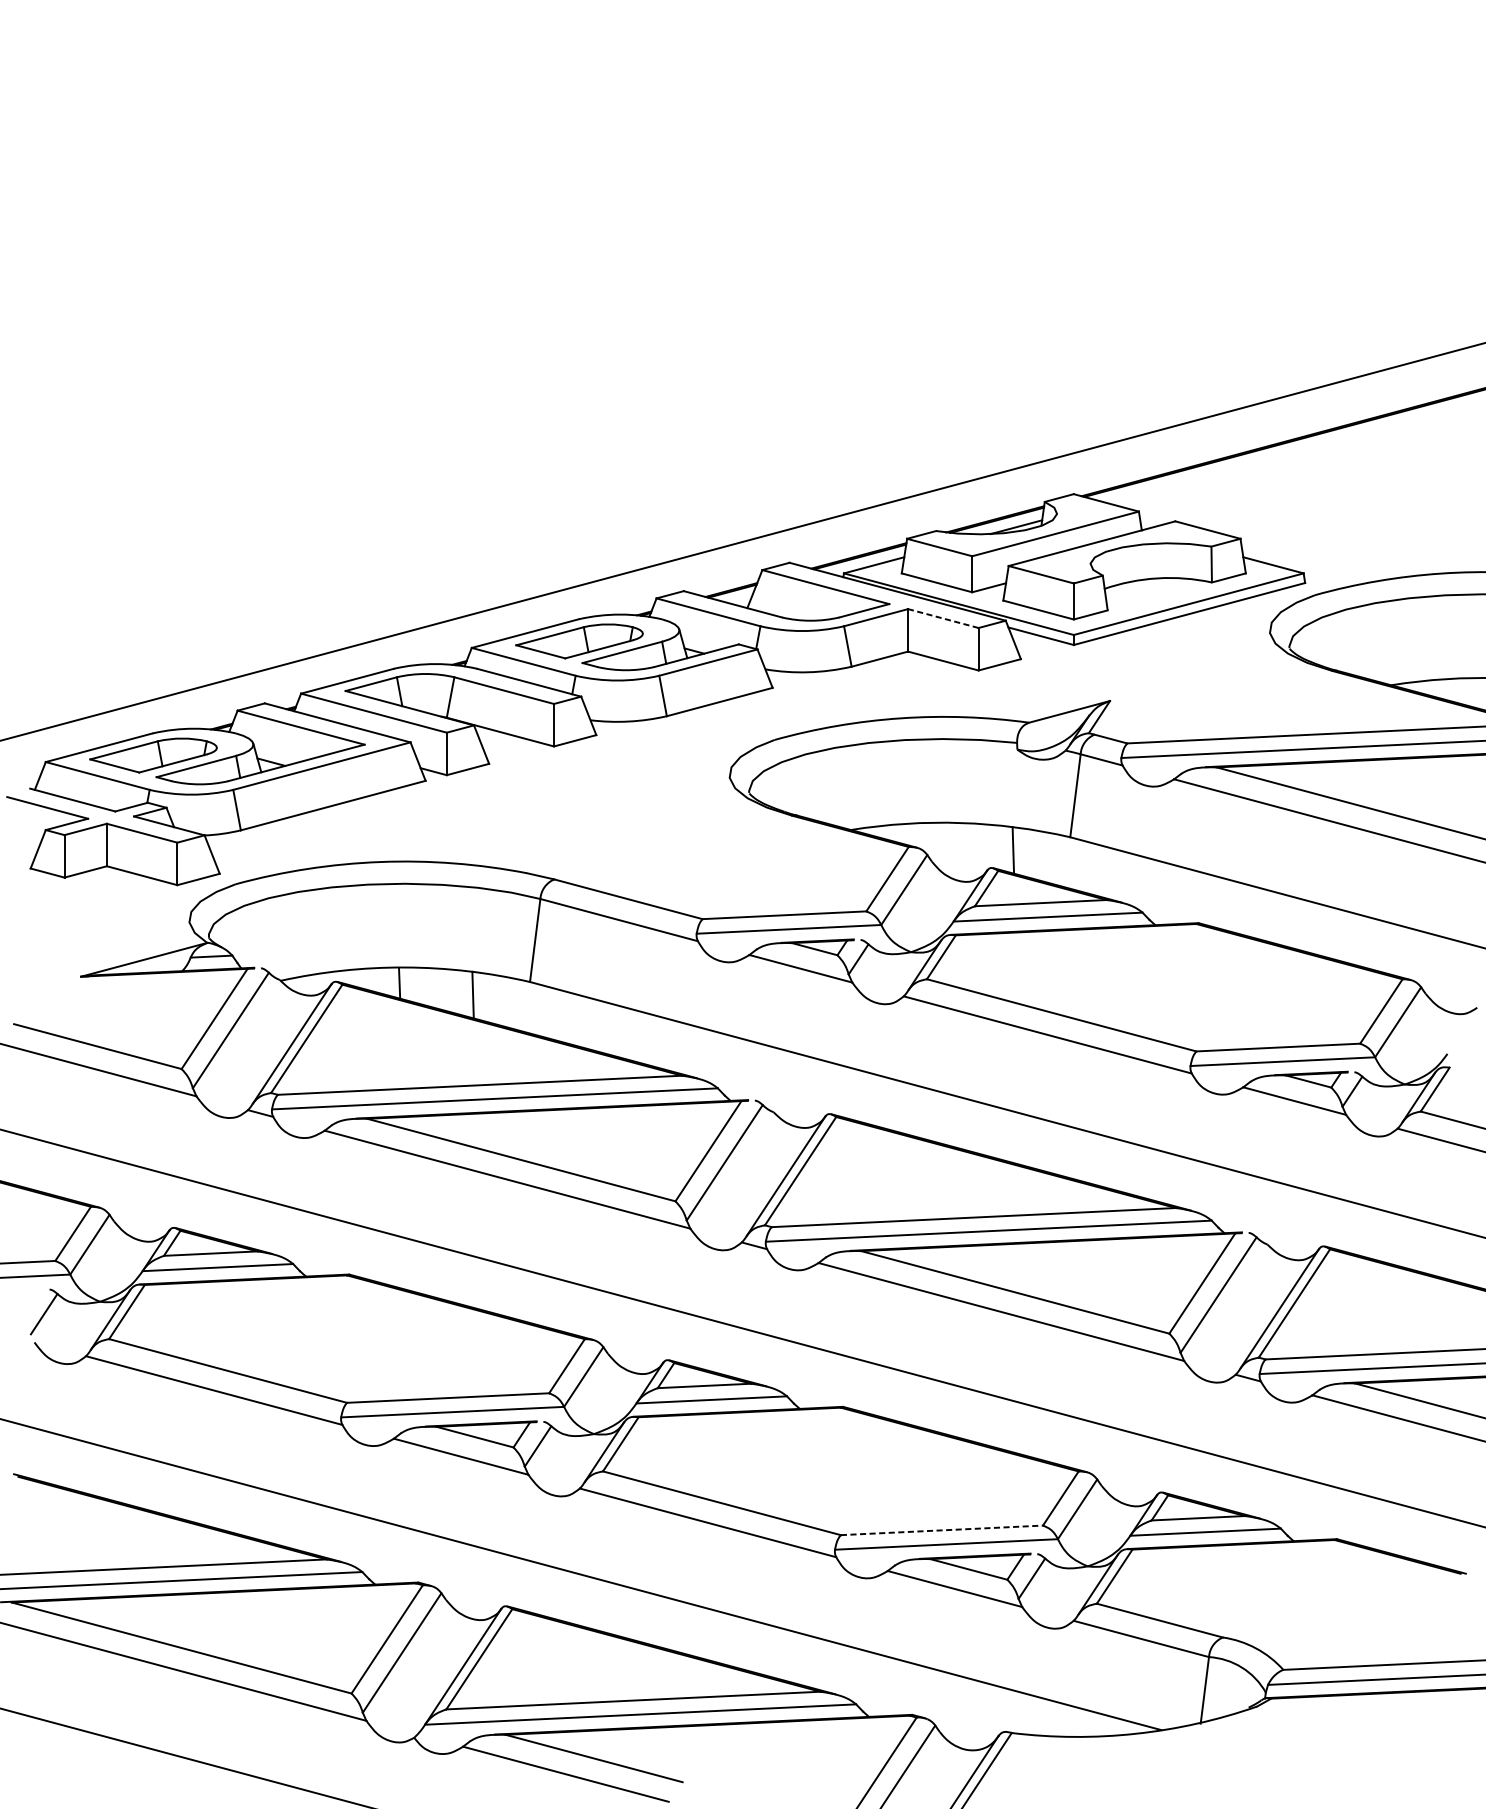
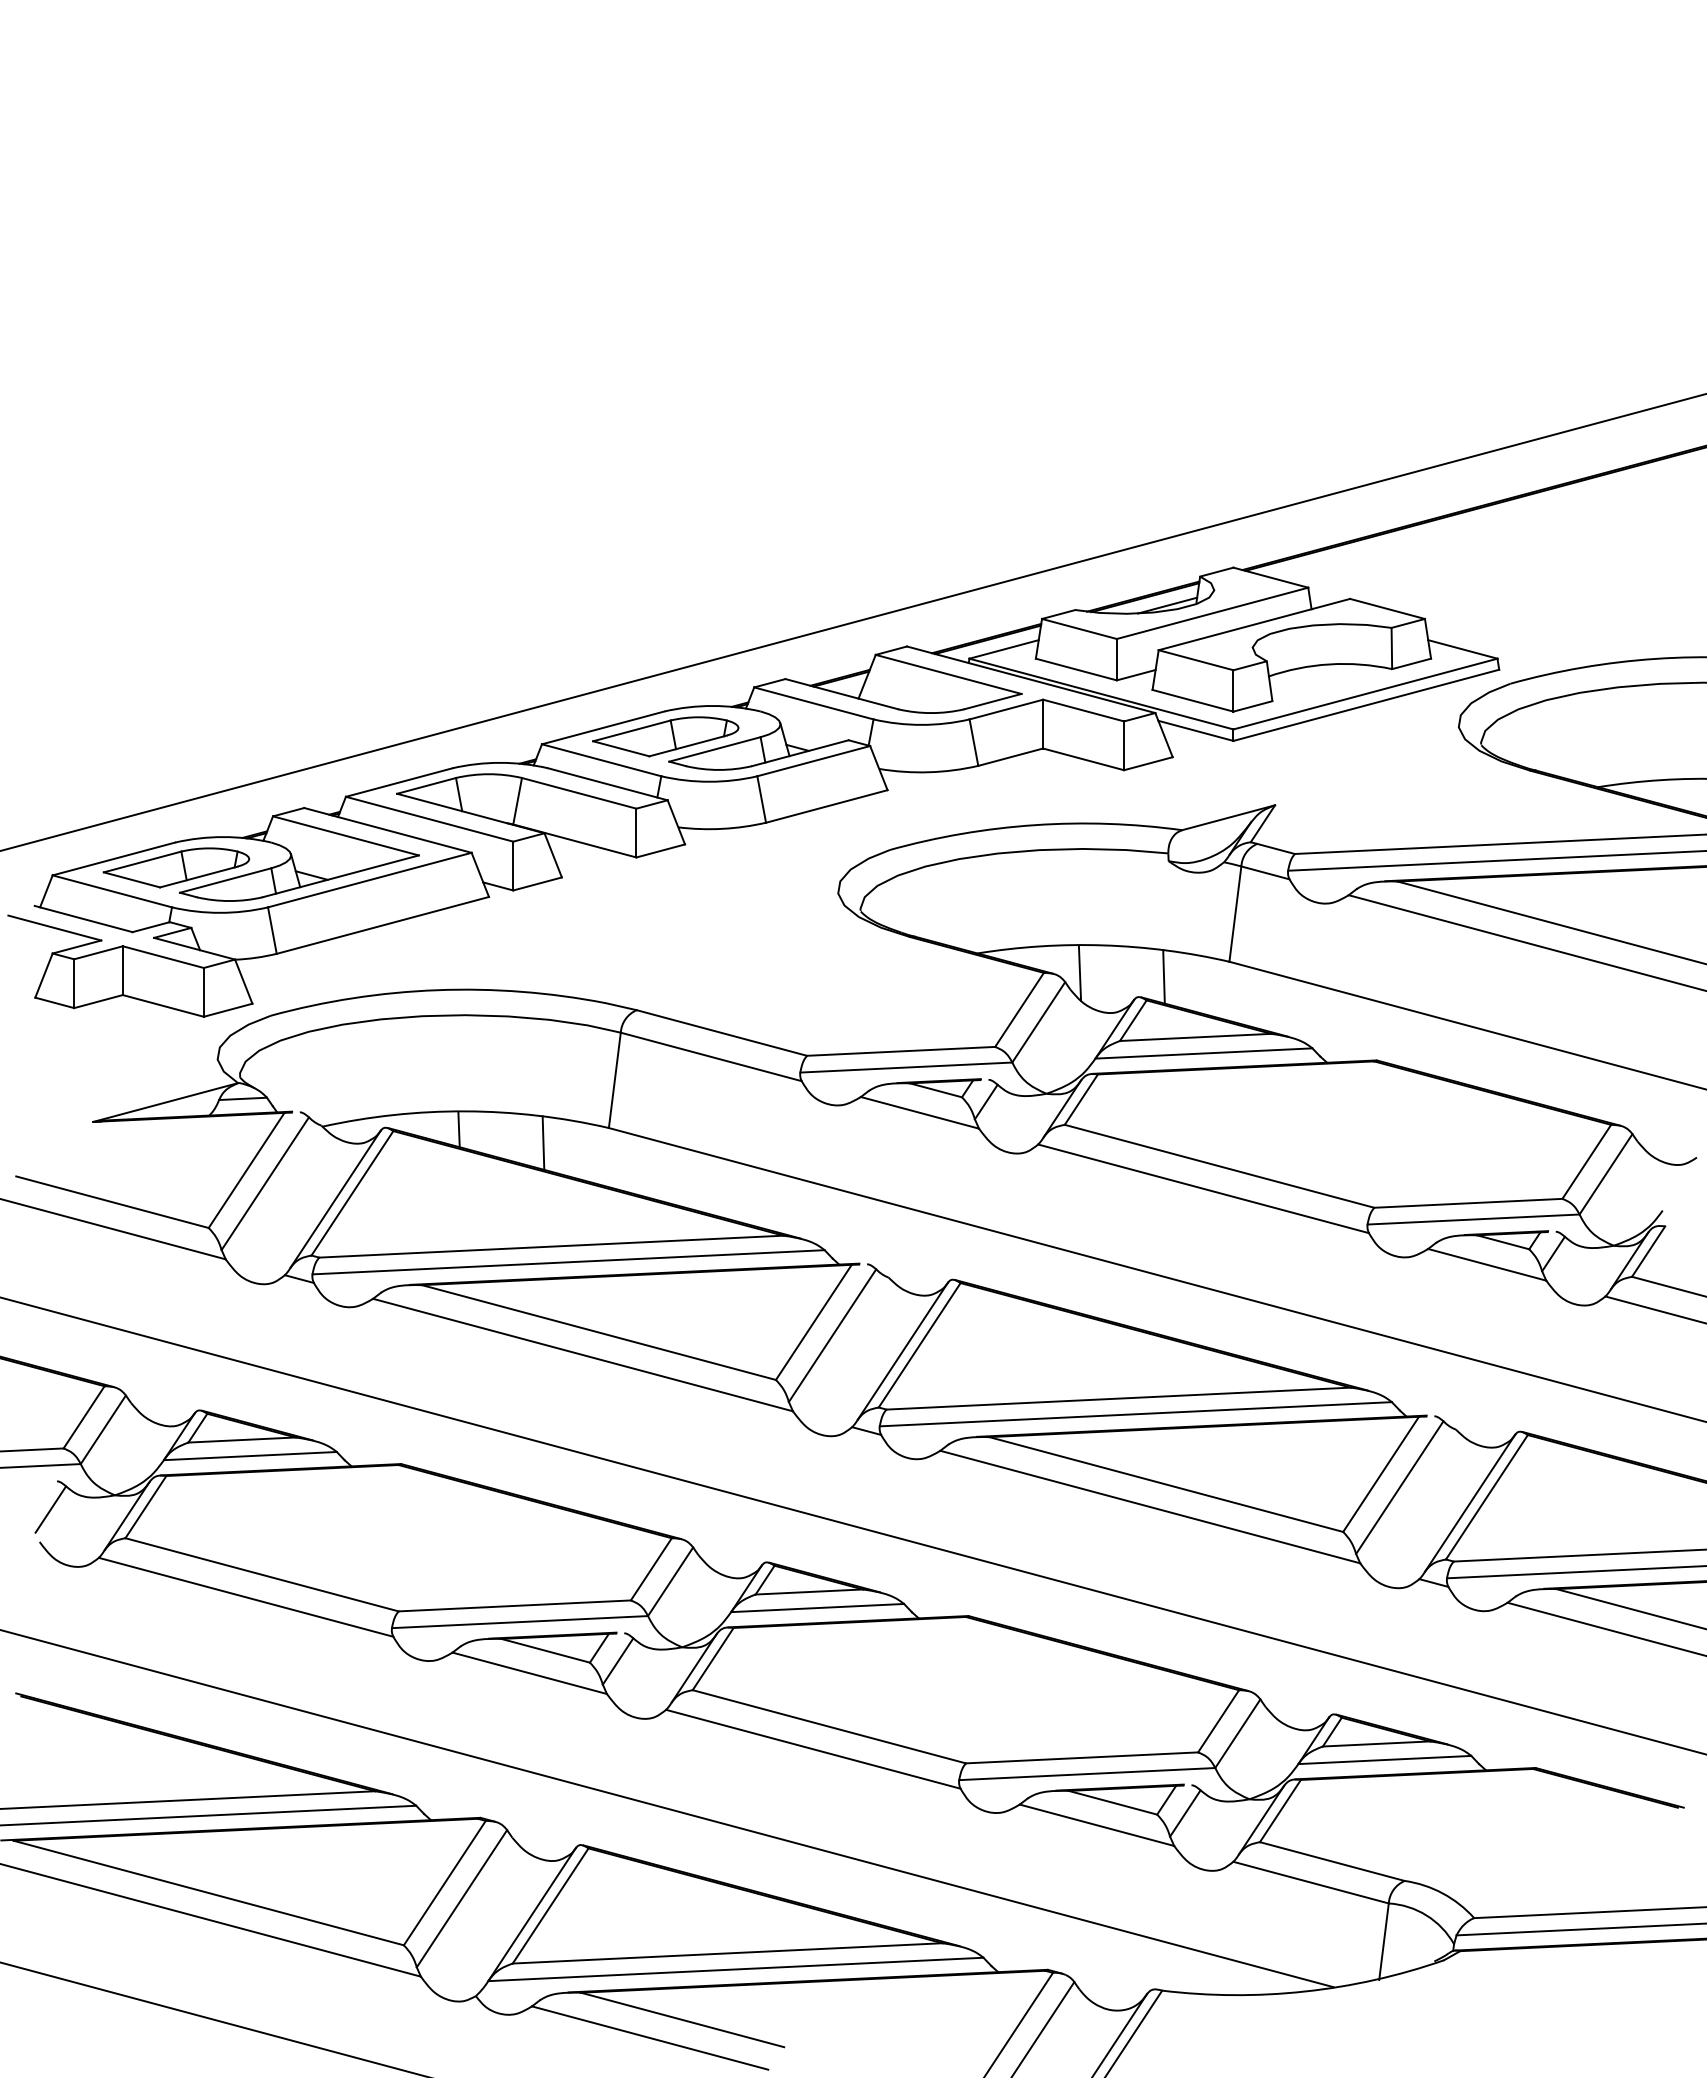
line: (943, 618) -> (1083, 710), dashed -> solid
line: (939, 846) -> (1079, 972), added
line: (942, 1530) -> (1082, 1757), dashed -> solid

